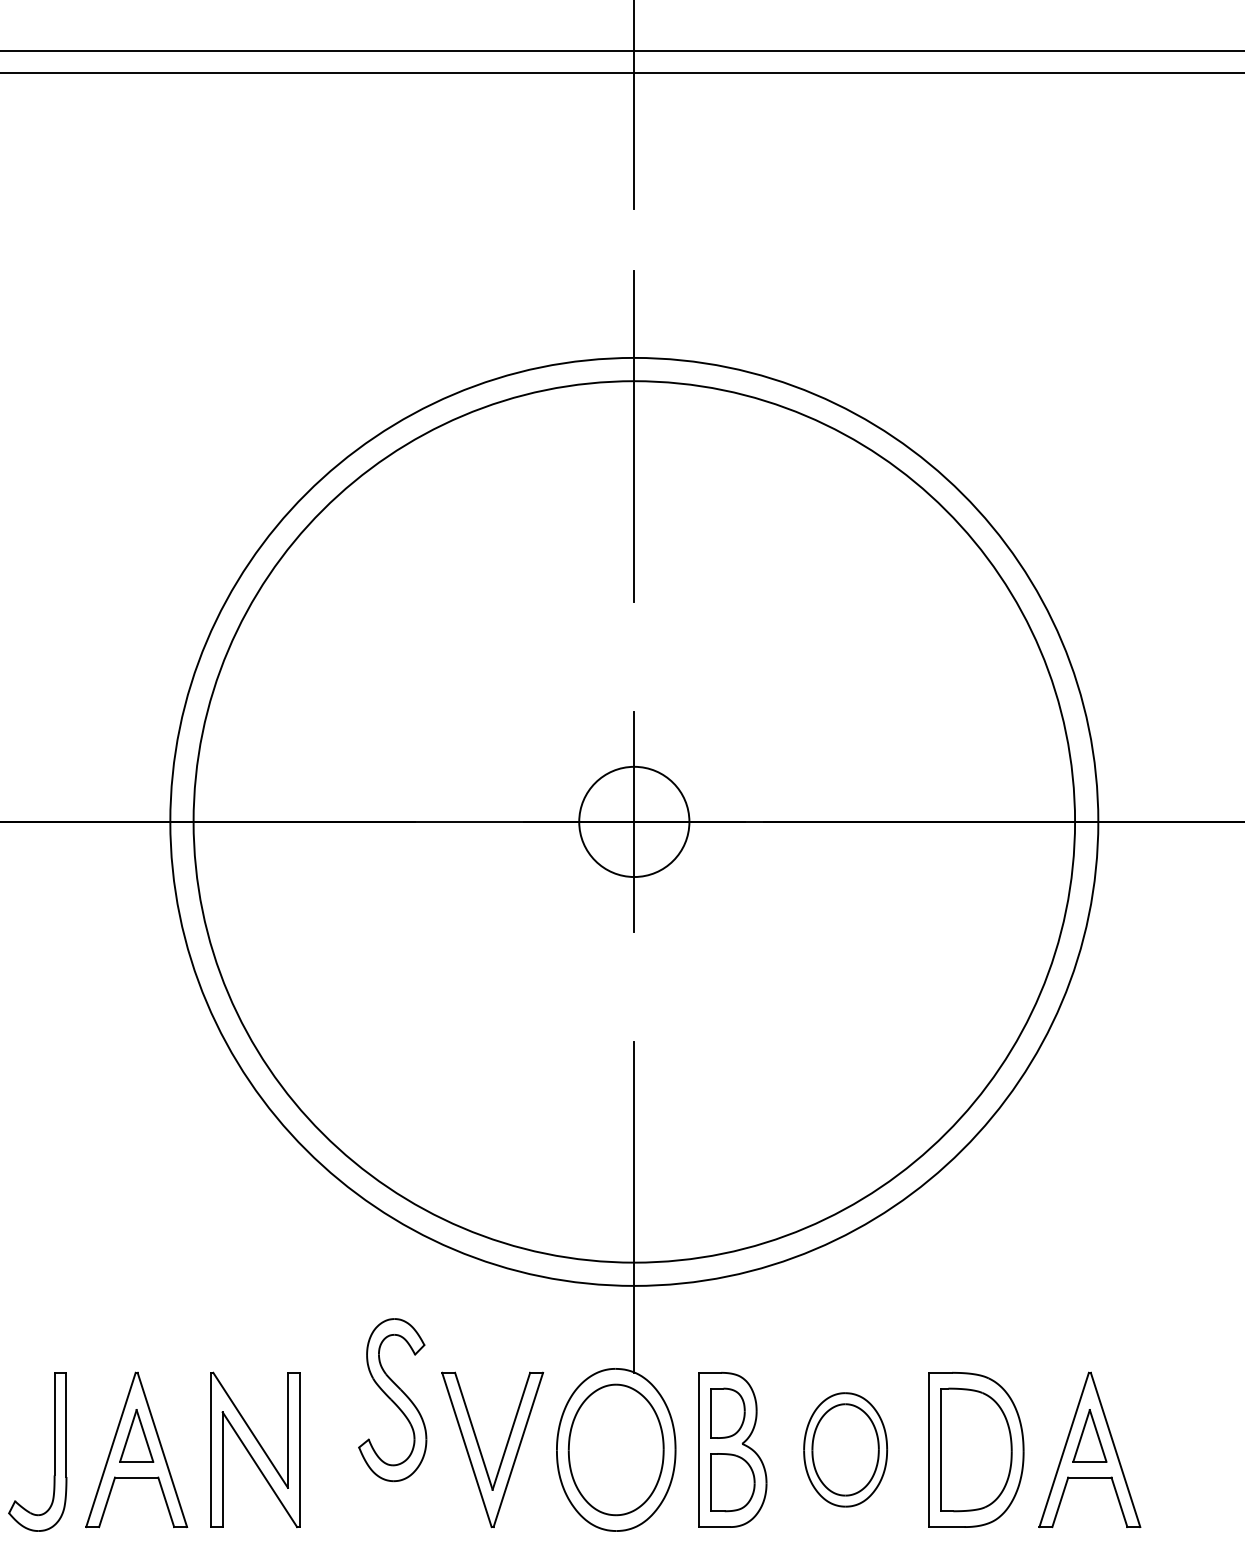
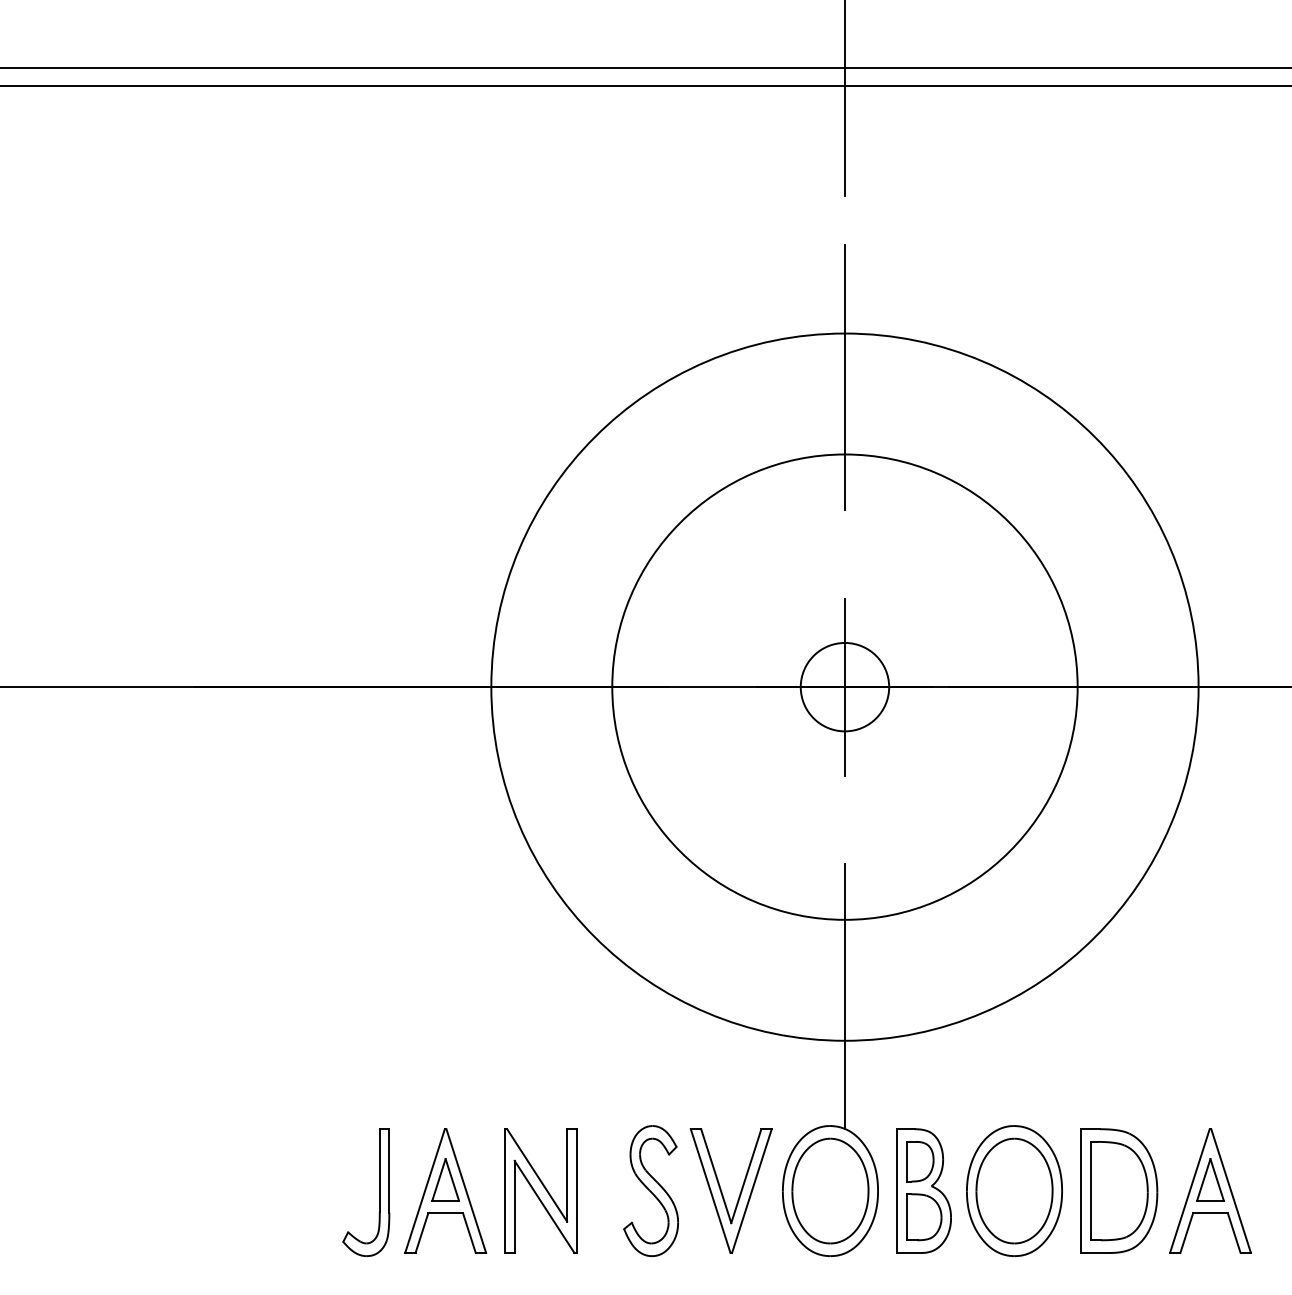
circle: (633, 821) -> (844, 686), size x0.62
part: (391, 1399) -> (650, 1190), moved
part: (845, 1449) -> (1014, 1190), size x1.43

